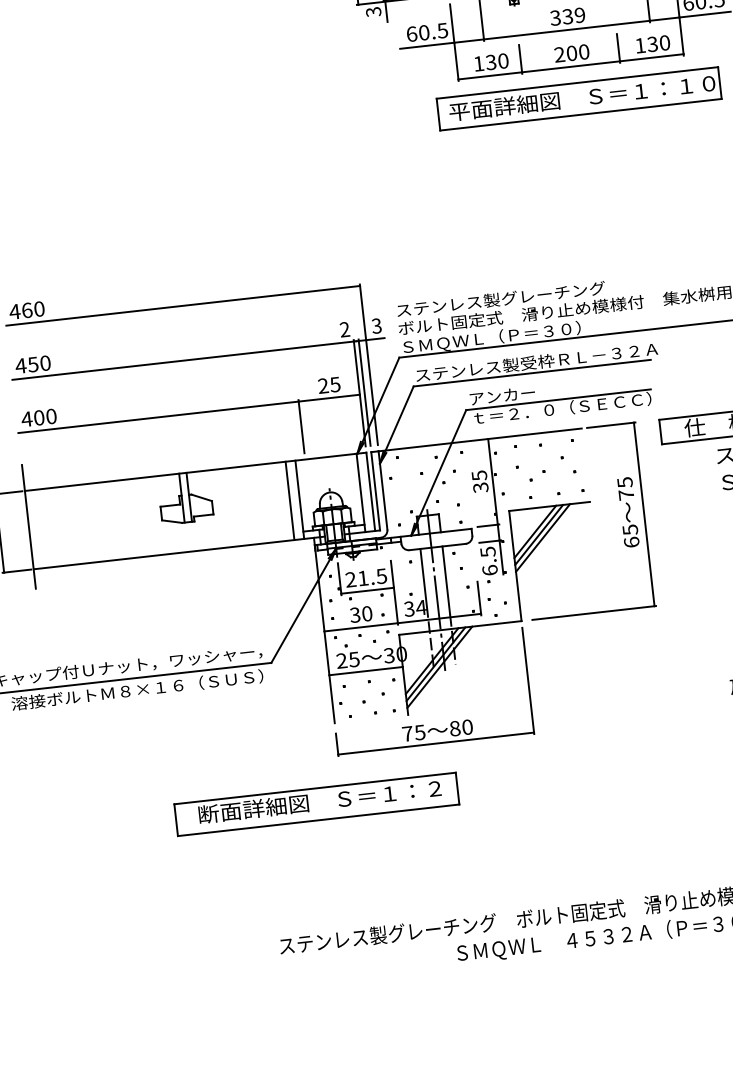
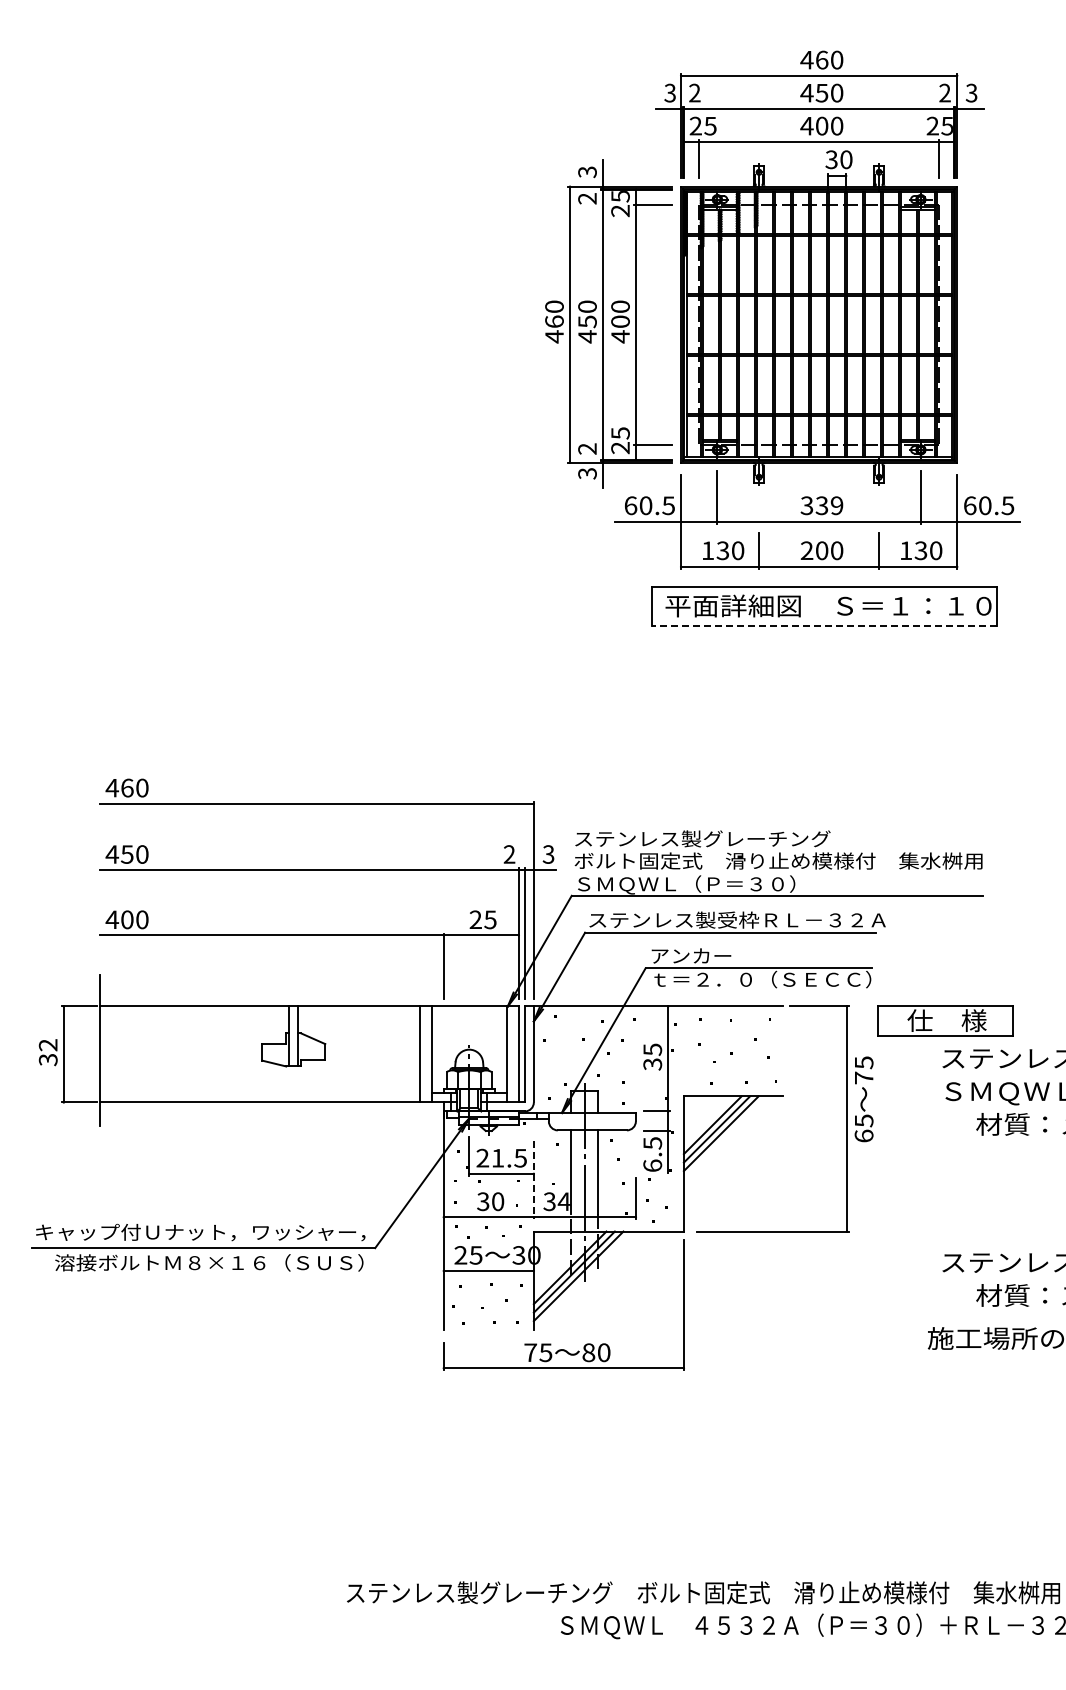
line: (580, 114) -> (824, 626), solid -> dashed
text: (627, 512) -> (863, 1099), moved
line: (394, 593) -> (533, 1180), solid -> dashed
part: (317, 804) -> (411, 1425), removed

